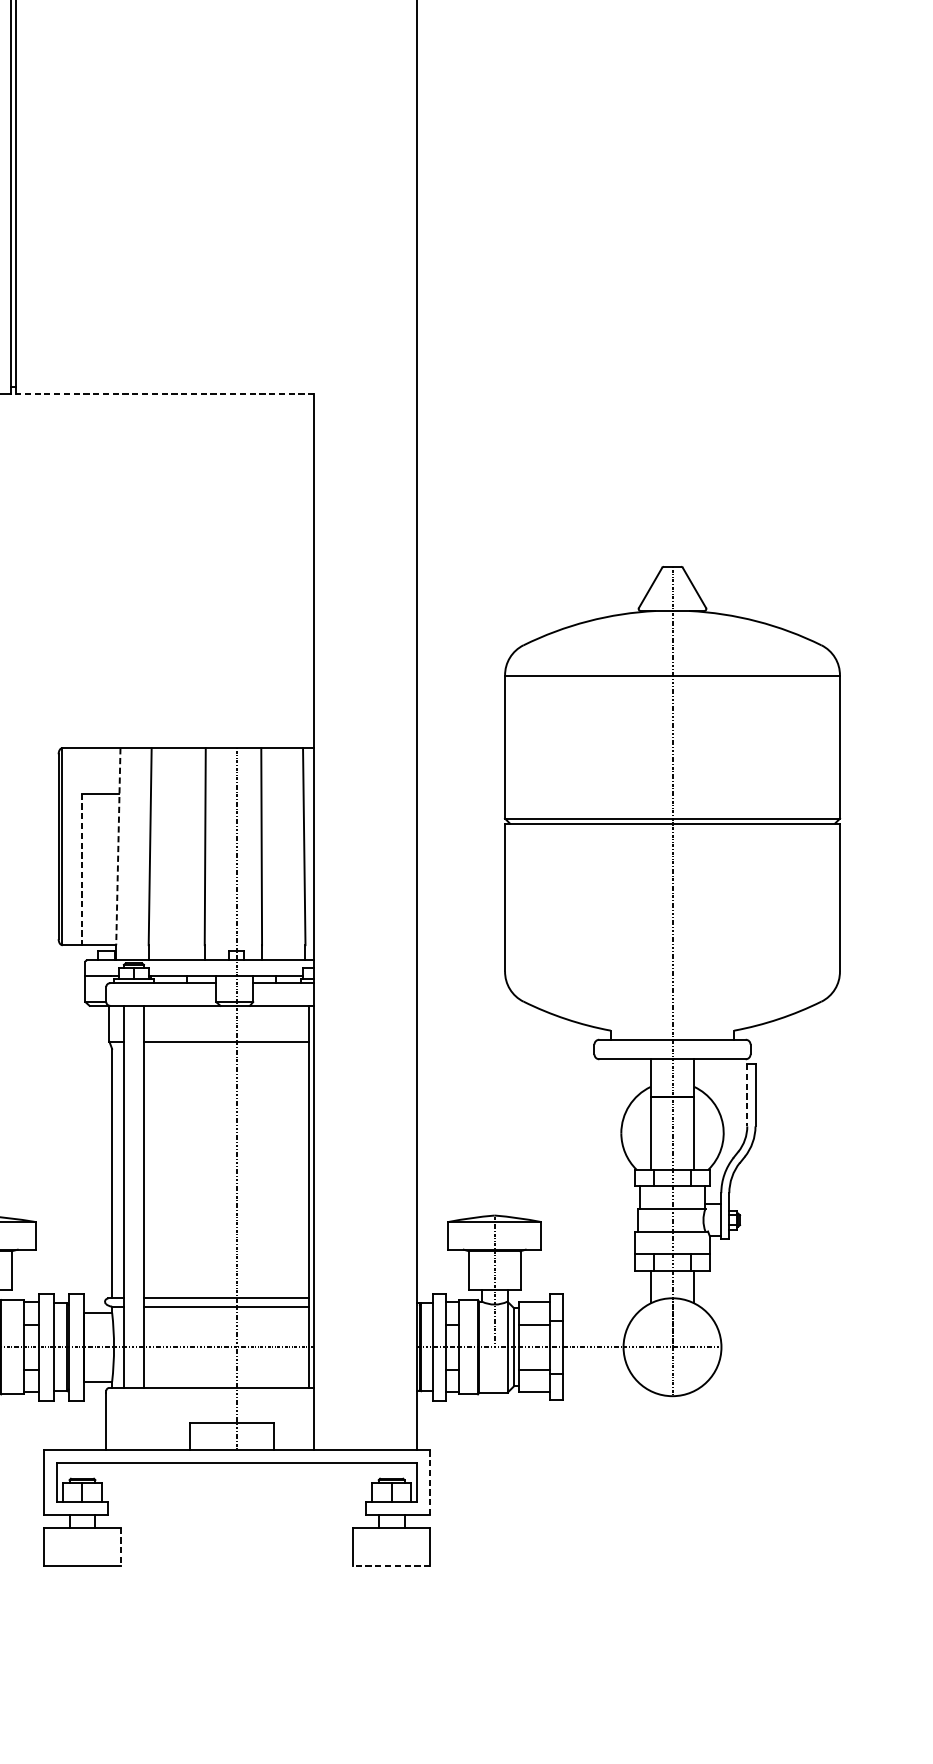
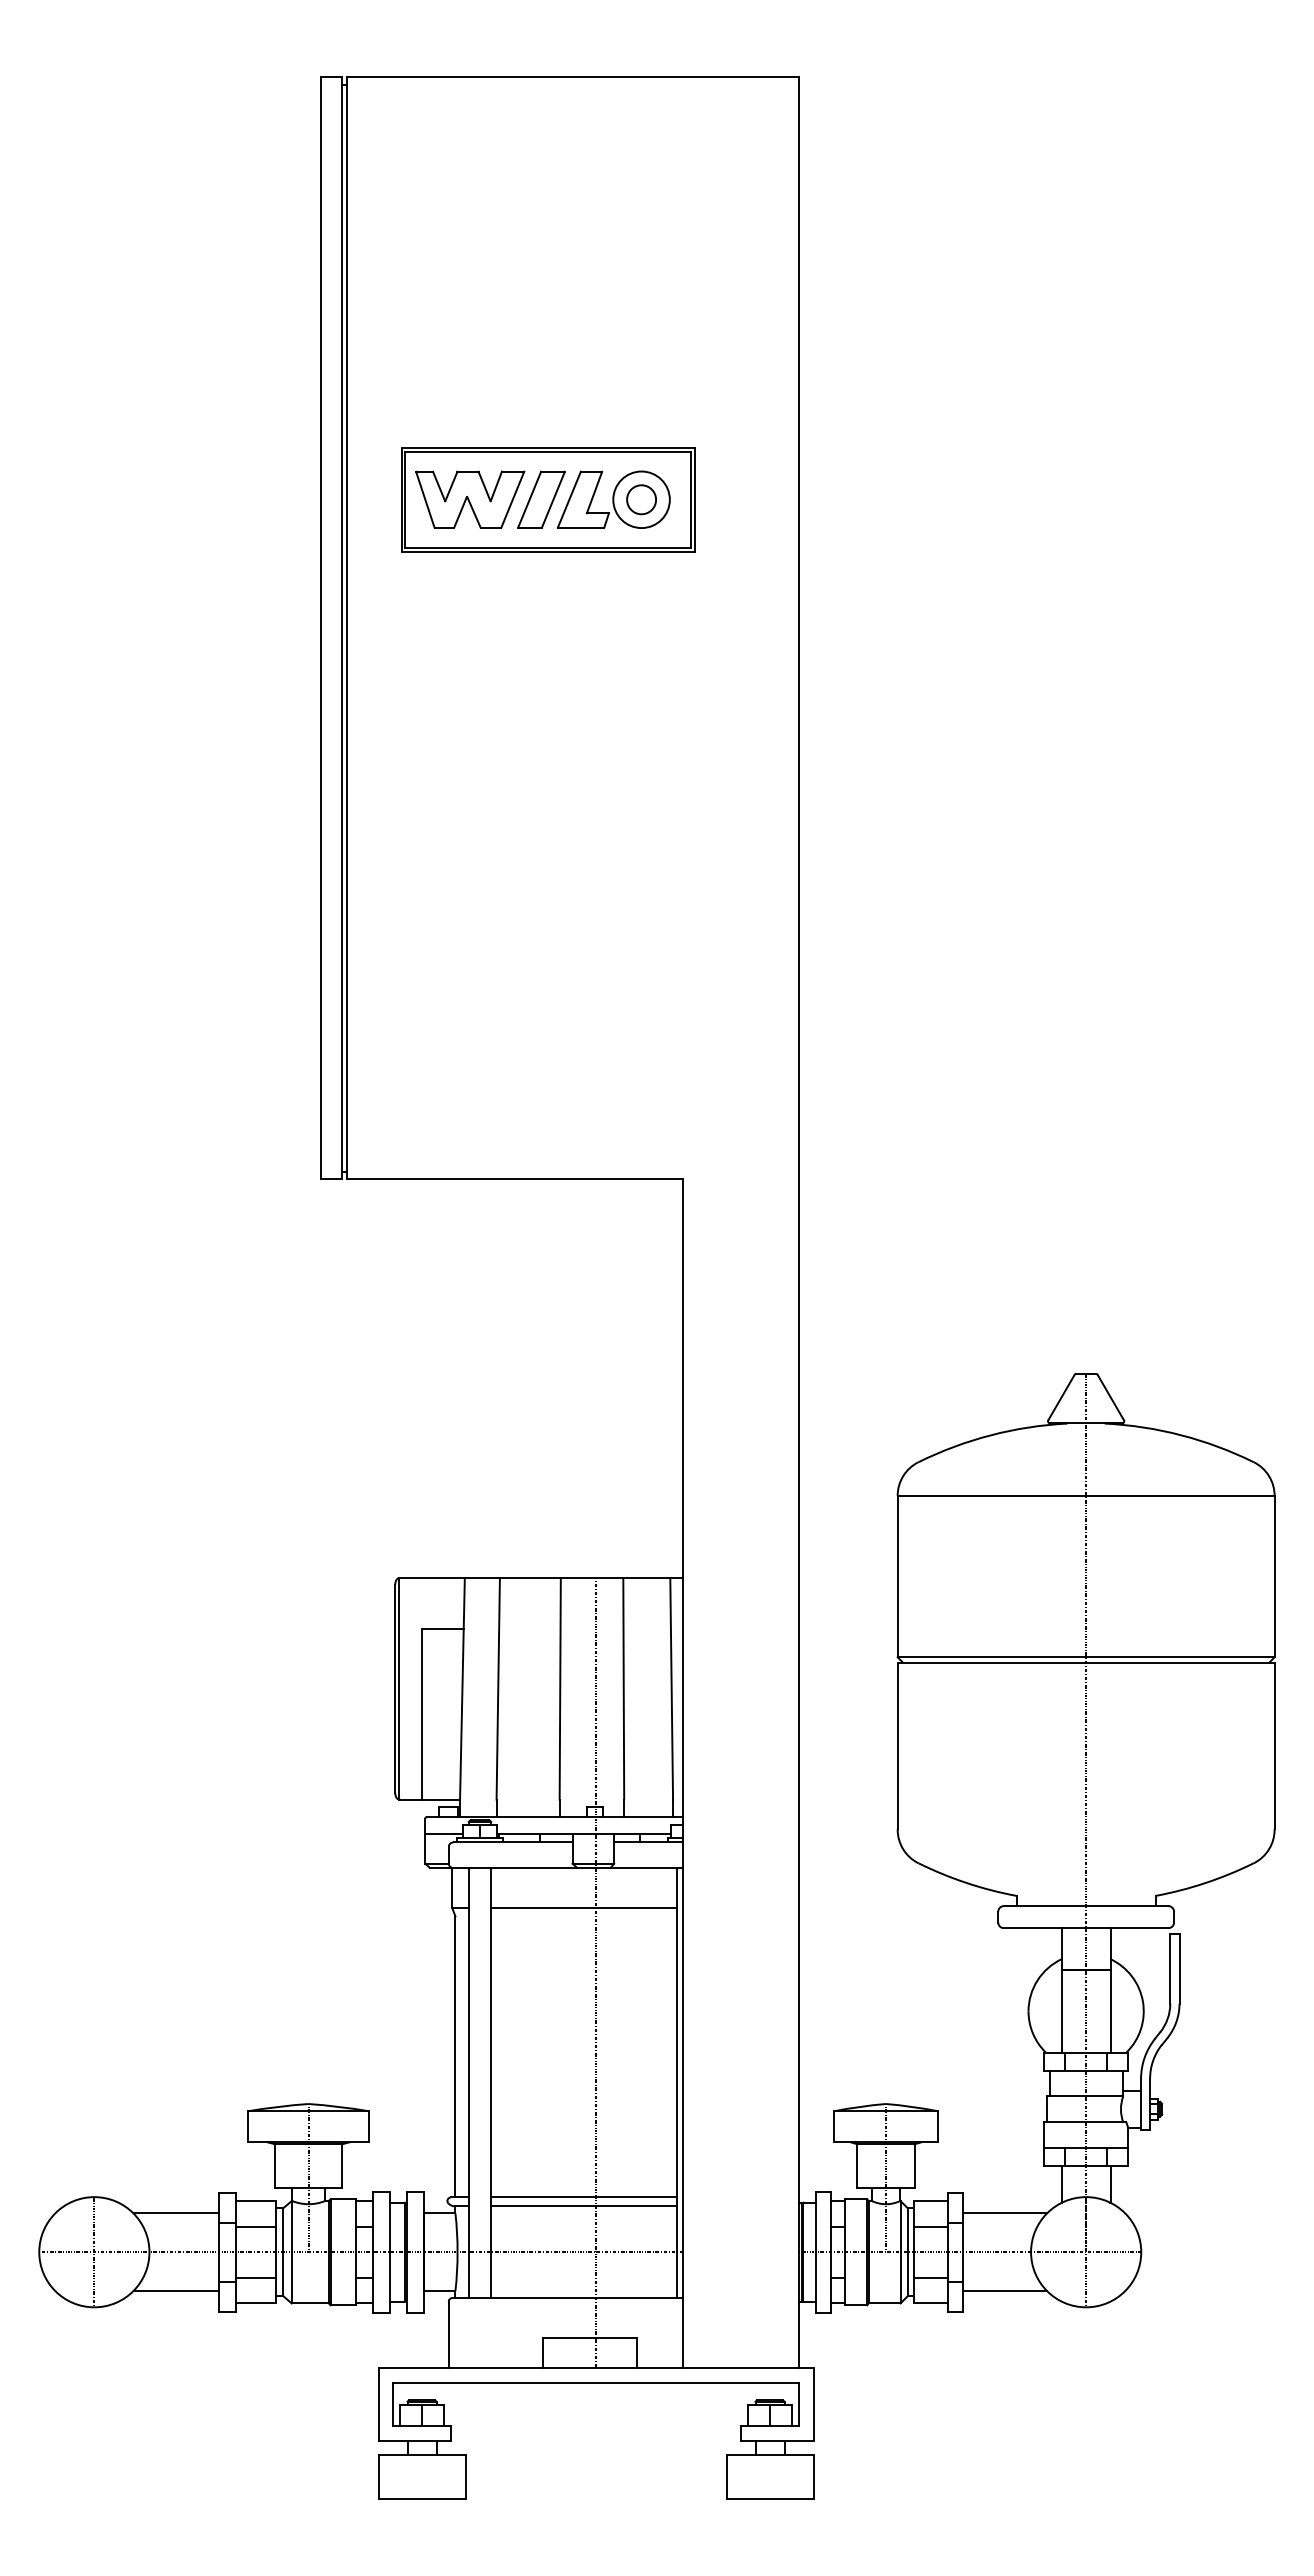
line: (164, 394) -> (514, 1179), dashed -> solid
line: (118, 846) -> (462, 1688), dashed -> solid
line: (81, 869) -> (421, 1714), dashed -> solid
line: (747, 1096) -> (1170, 1969), dashed -> solid
line: (599, 1312) -> (1004, 2213), added
line: (599, 1382) -> (1004, 2291), added
line: (430, 1482) -> (813, 2404), dashed -> solid
line: (121, 1546) -> (465, 2476), dashed -> solid
line: (391, 1566) -> (769, 2498), dashed -> solid

